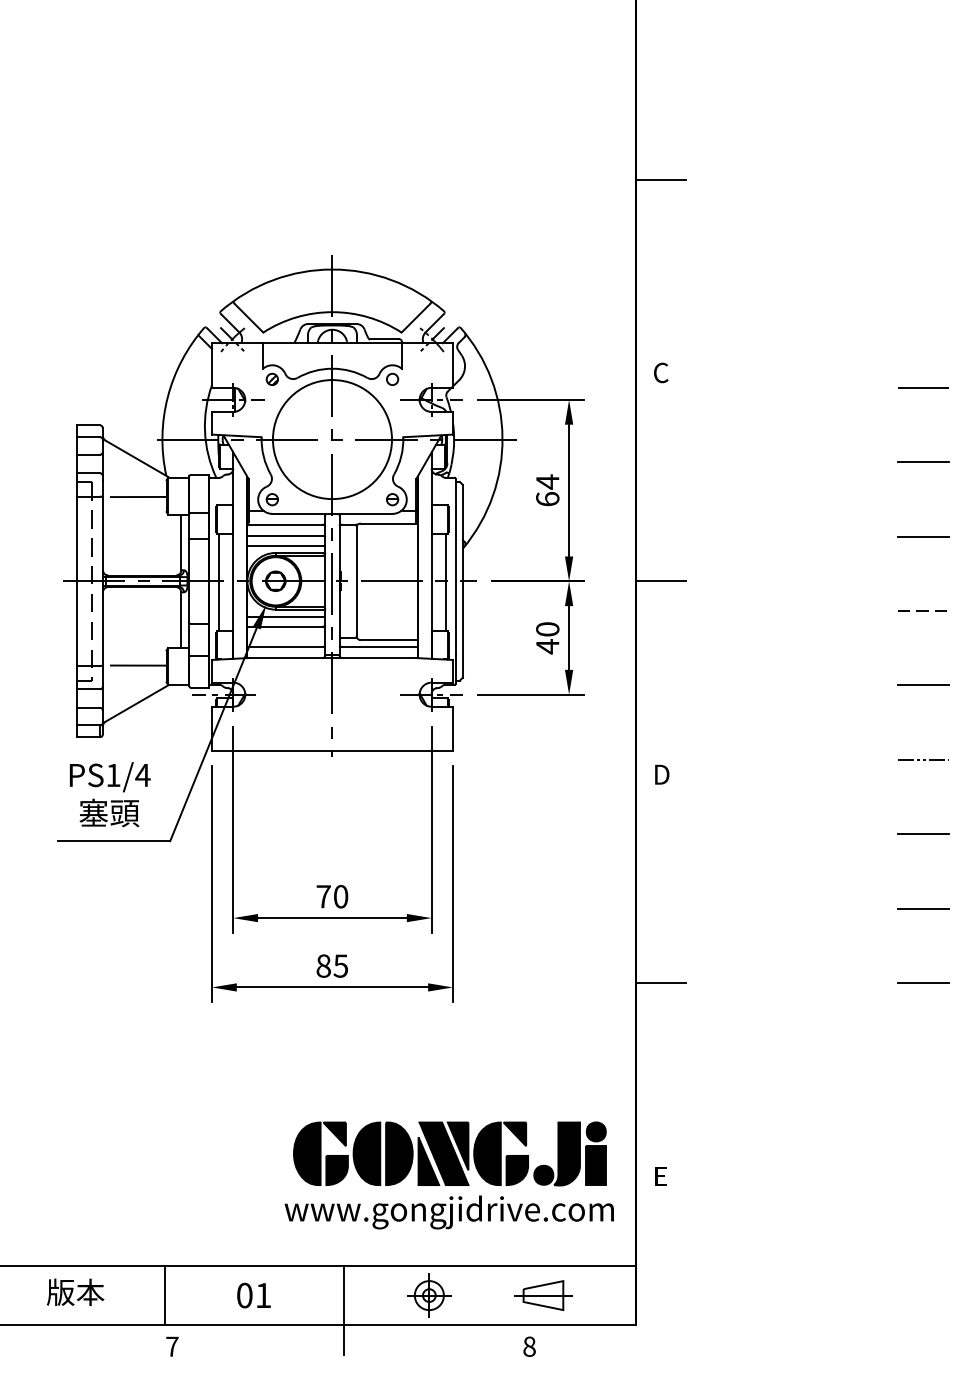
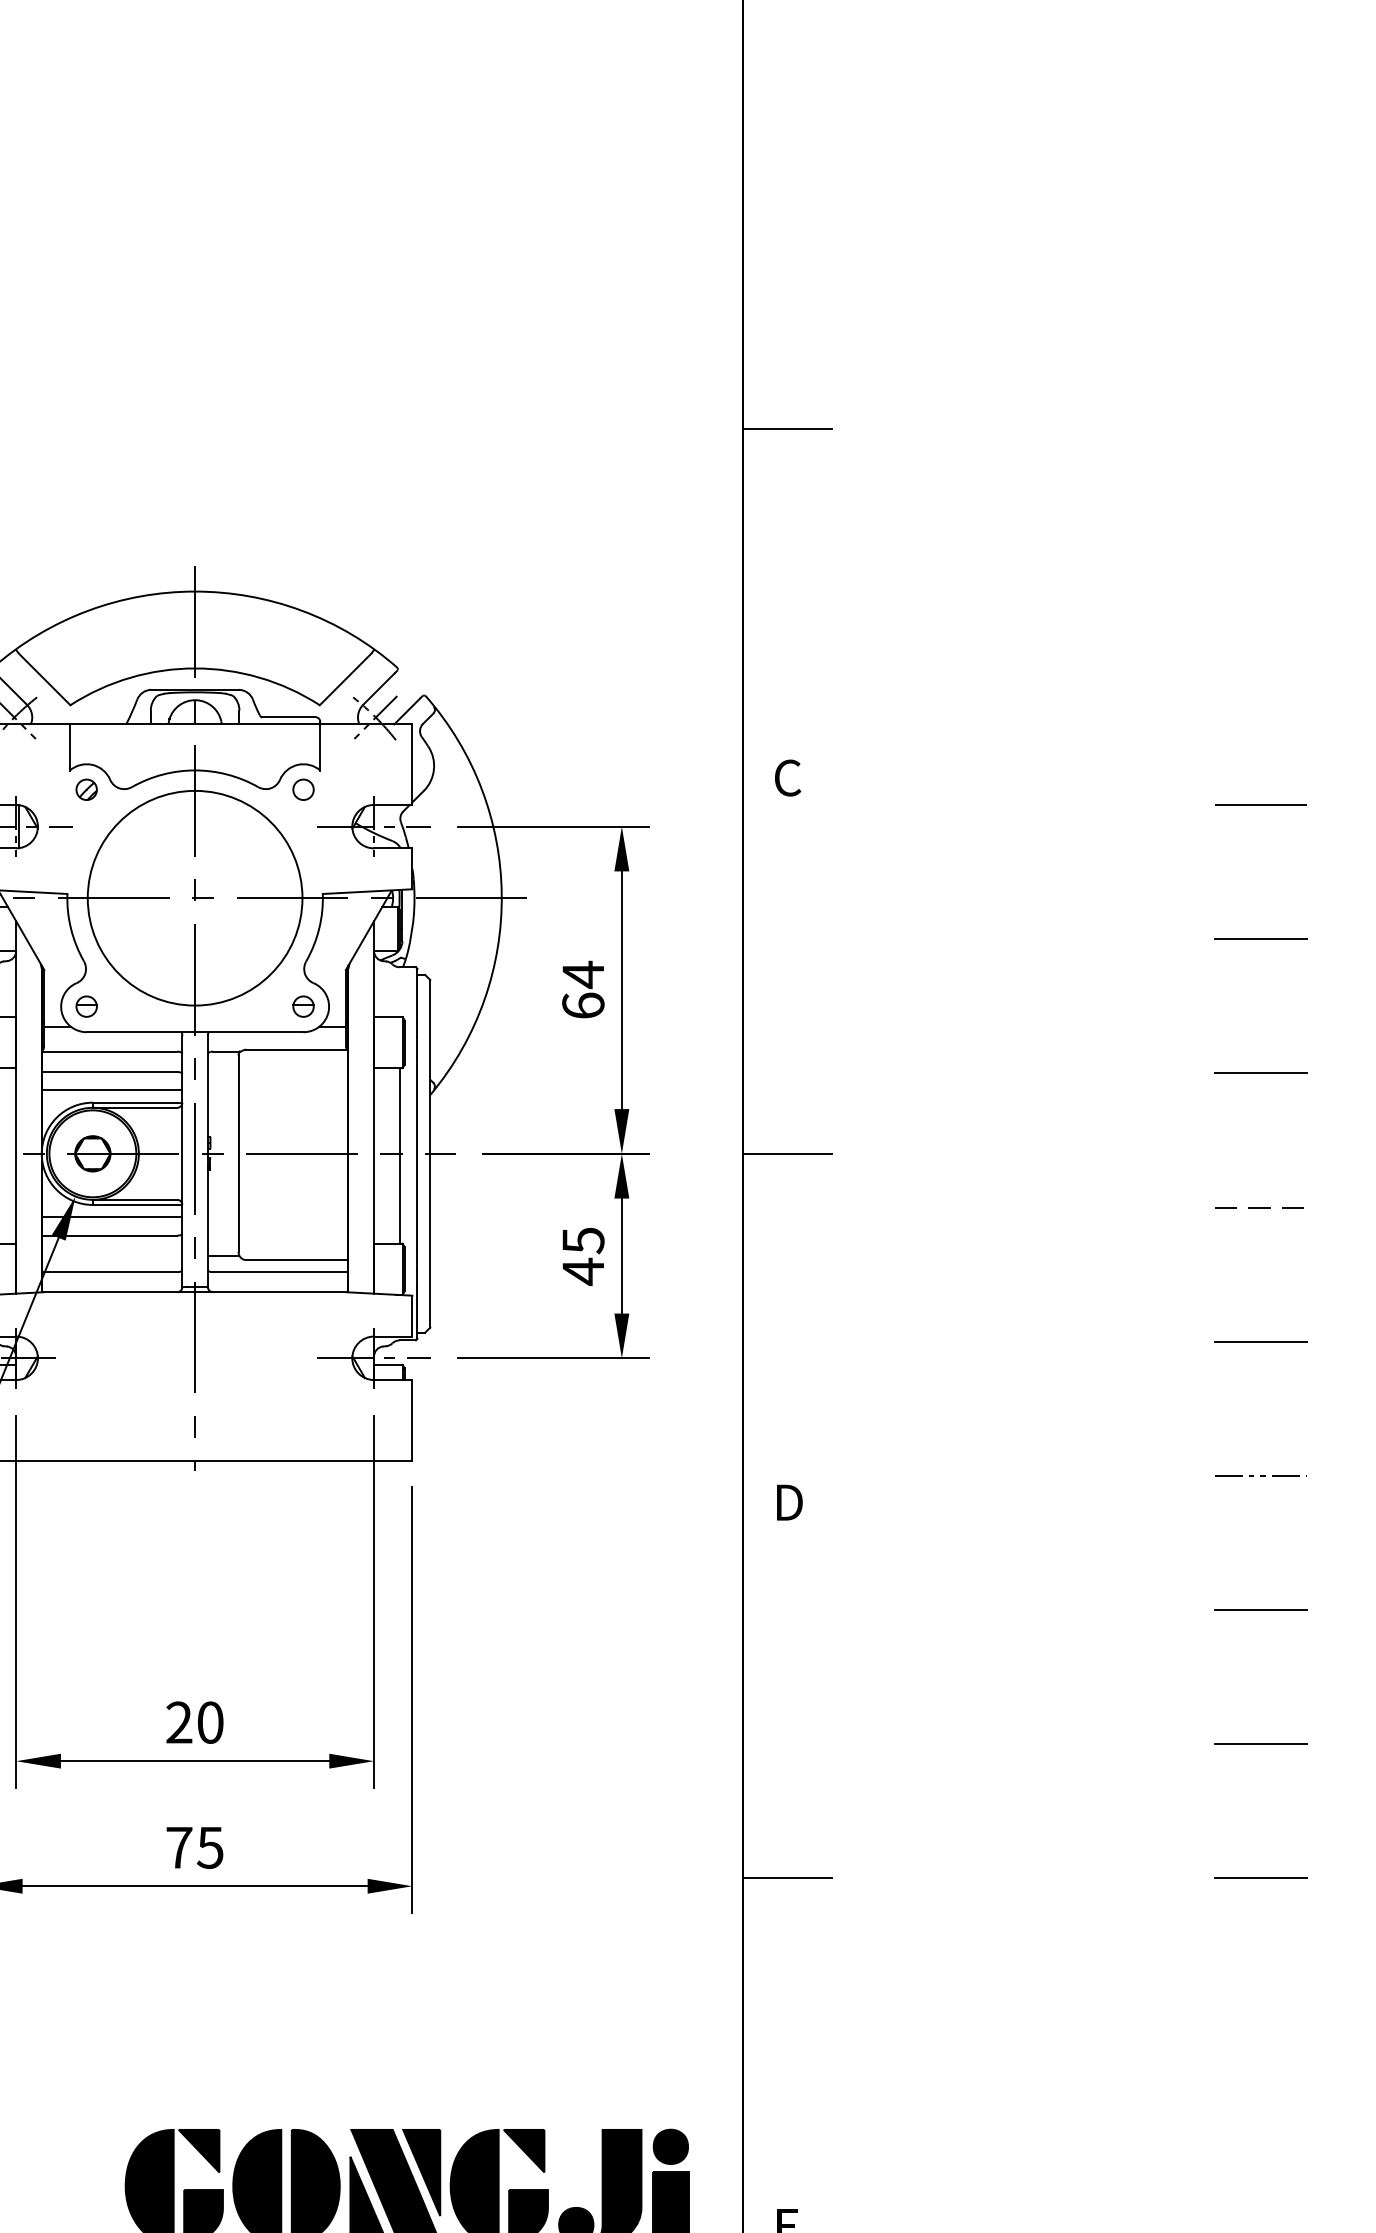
text: (547, 629) -> (582, 1240), 40 -> 45
text: (323, 896) -> (178, 1722), 70 -> 20
text: (323, 965) -> (178, 1846), 85 -> 75

